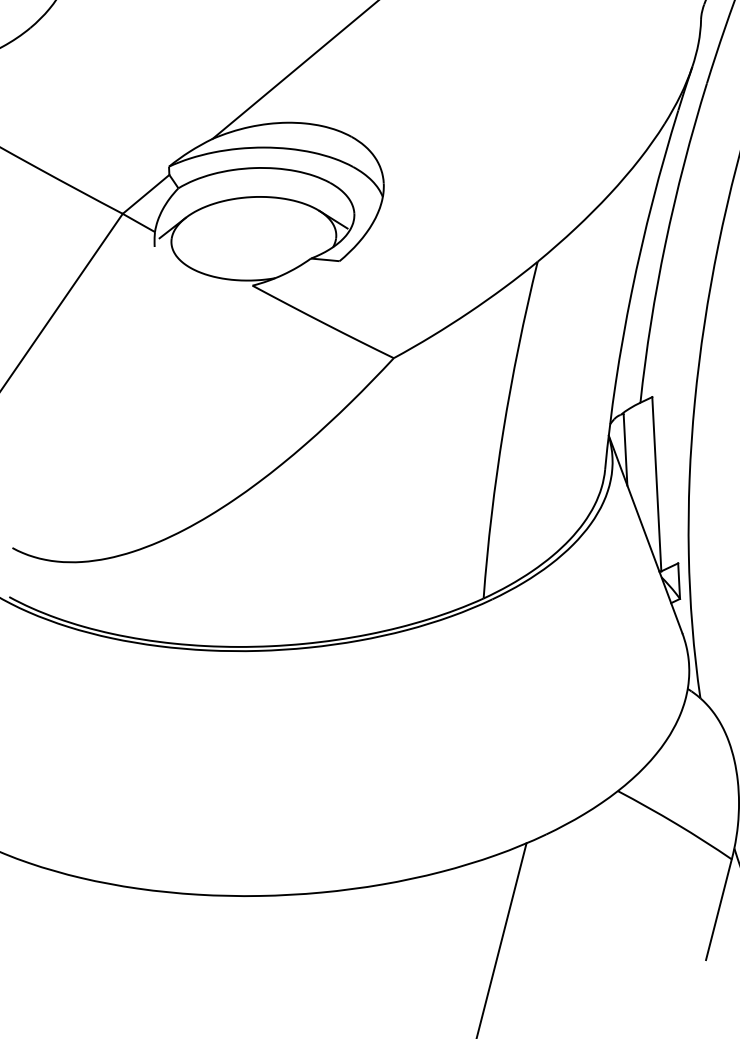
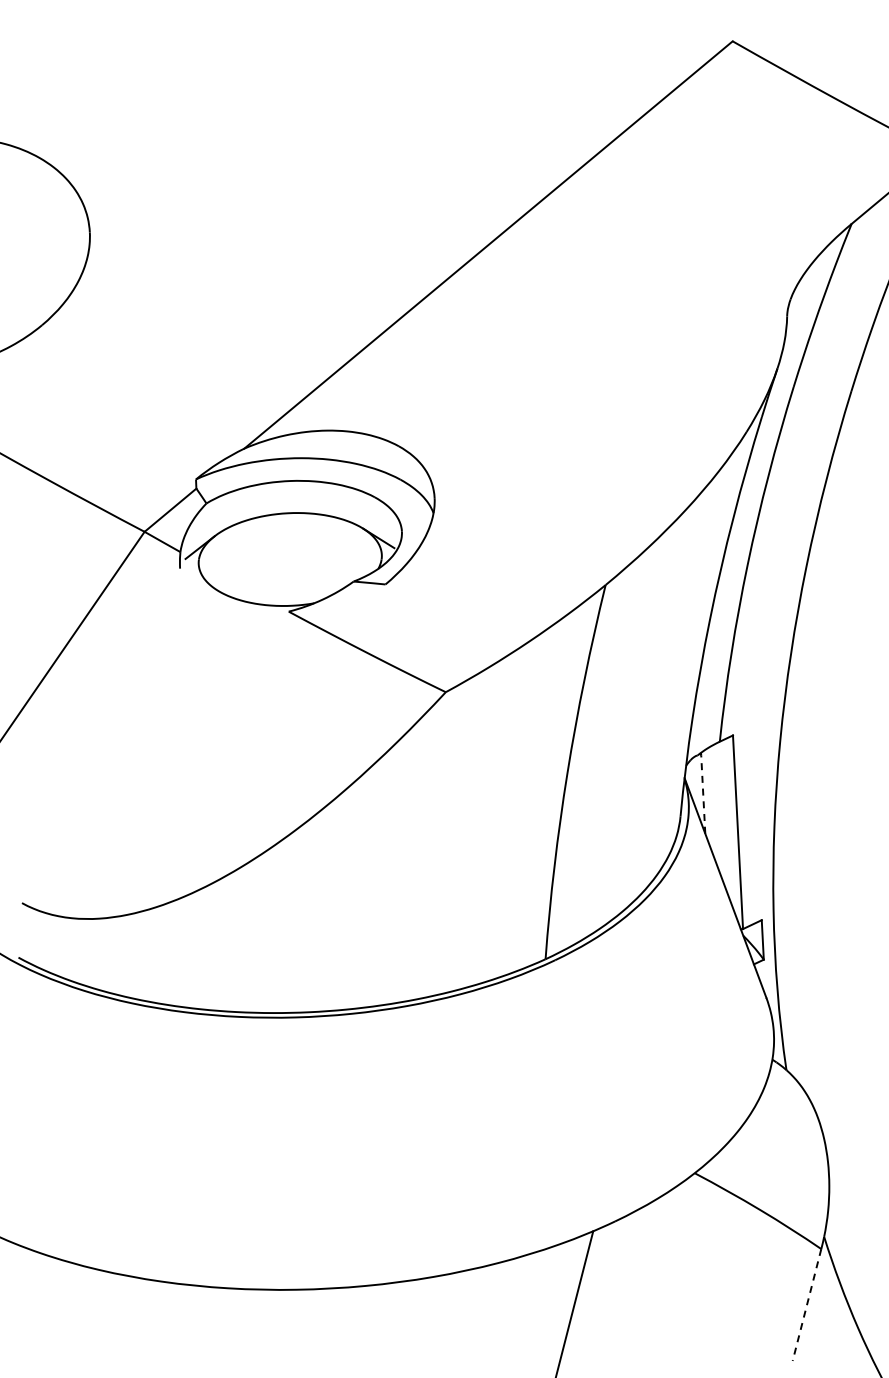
line: (625, 450) -> (703, 794), solid -> dashed
line: (719, 910) -> (807, 1305), solid -> dashed

